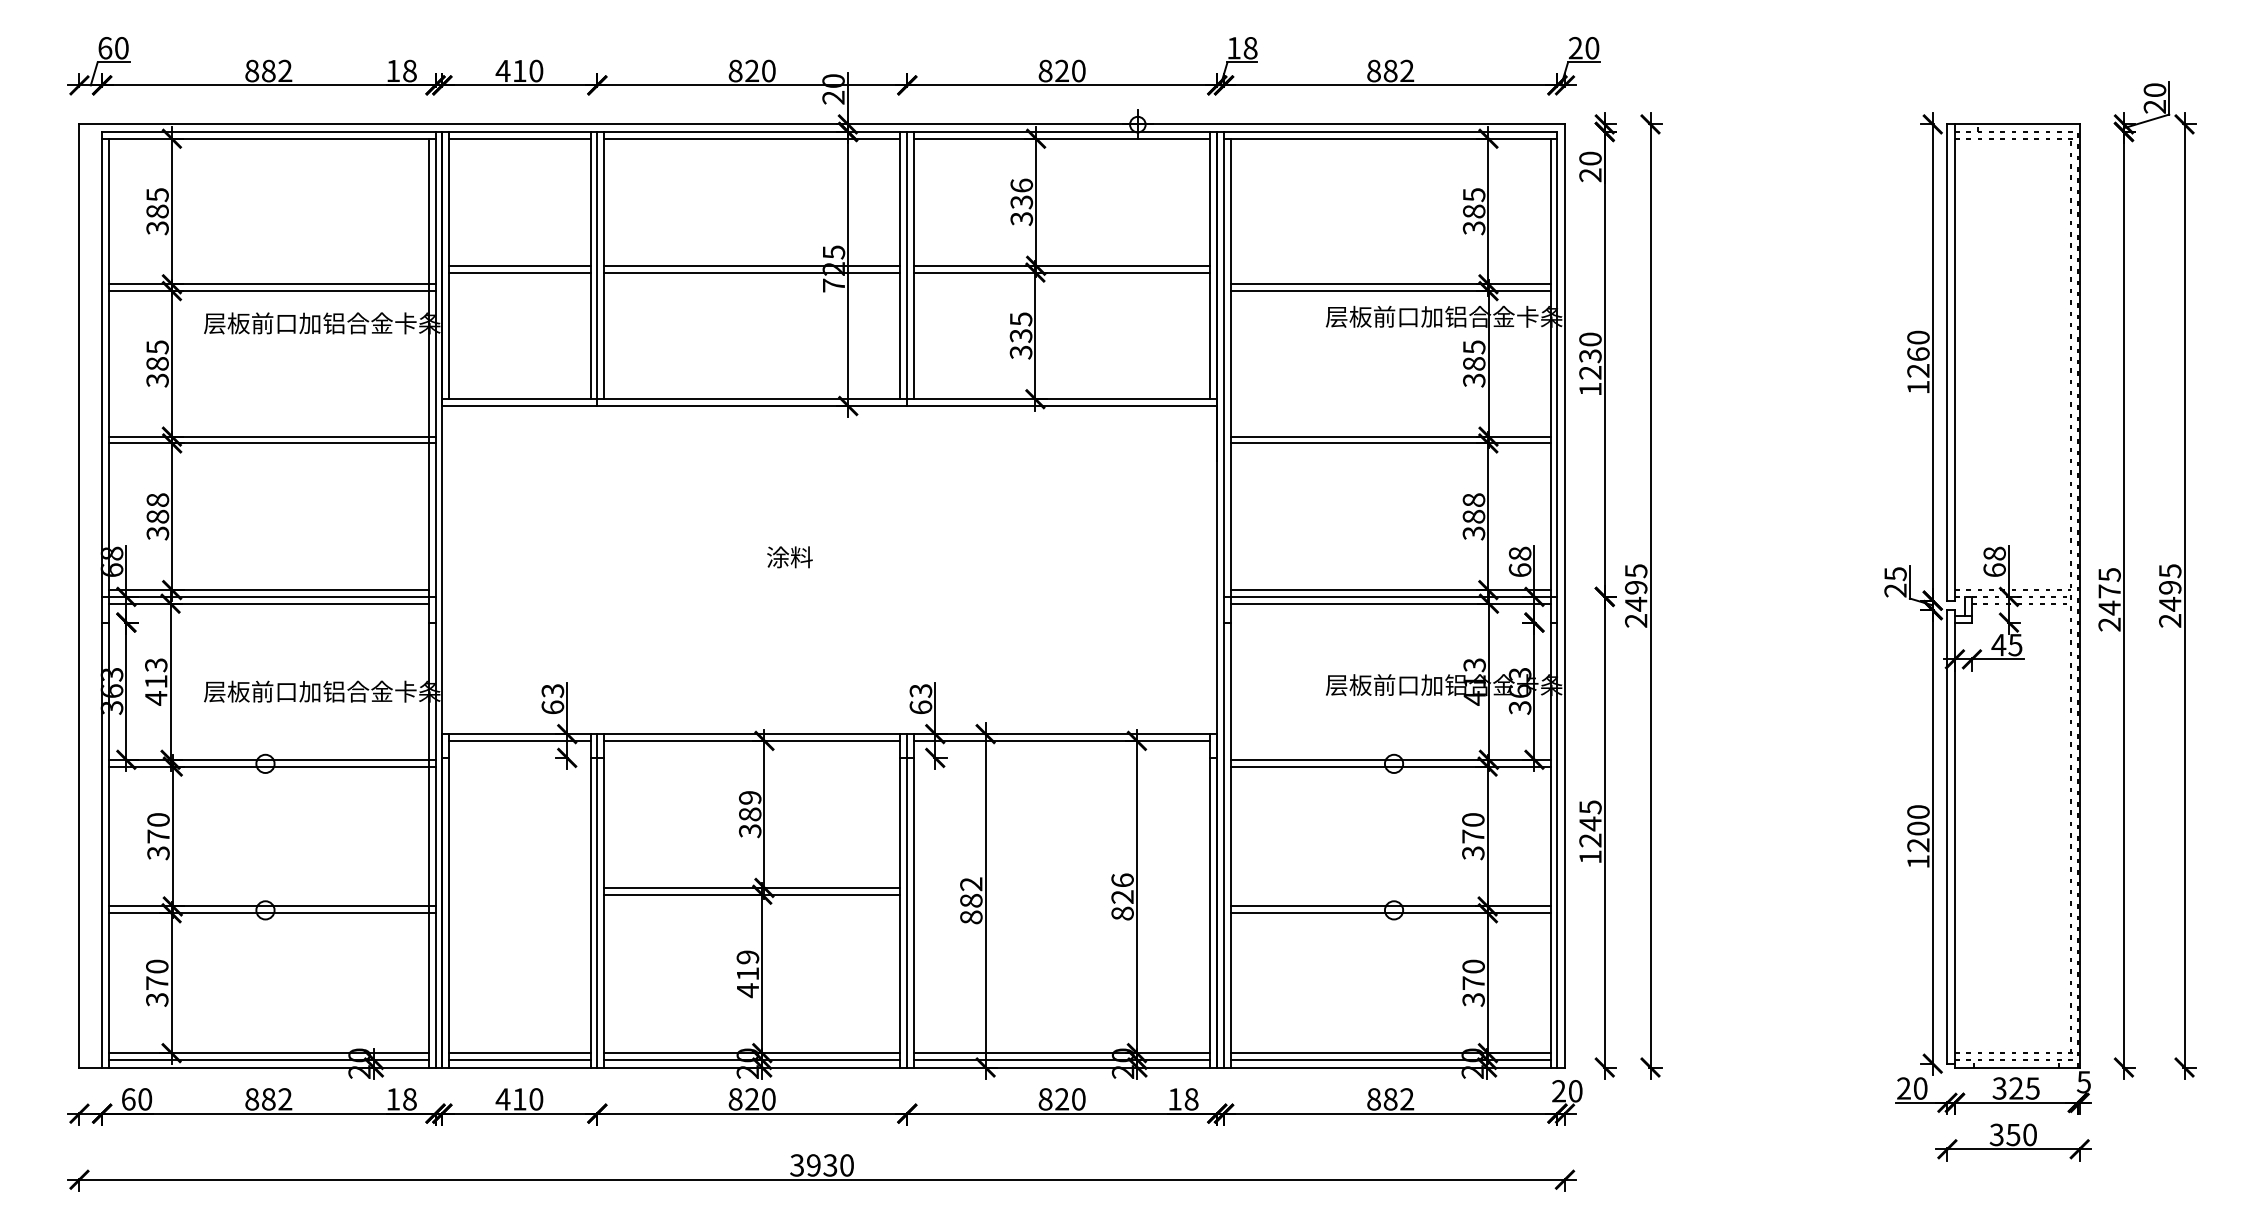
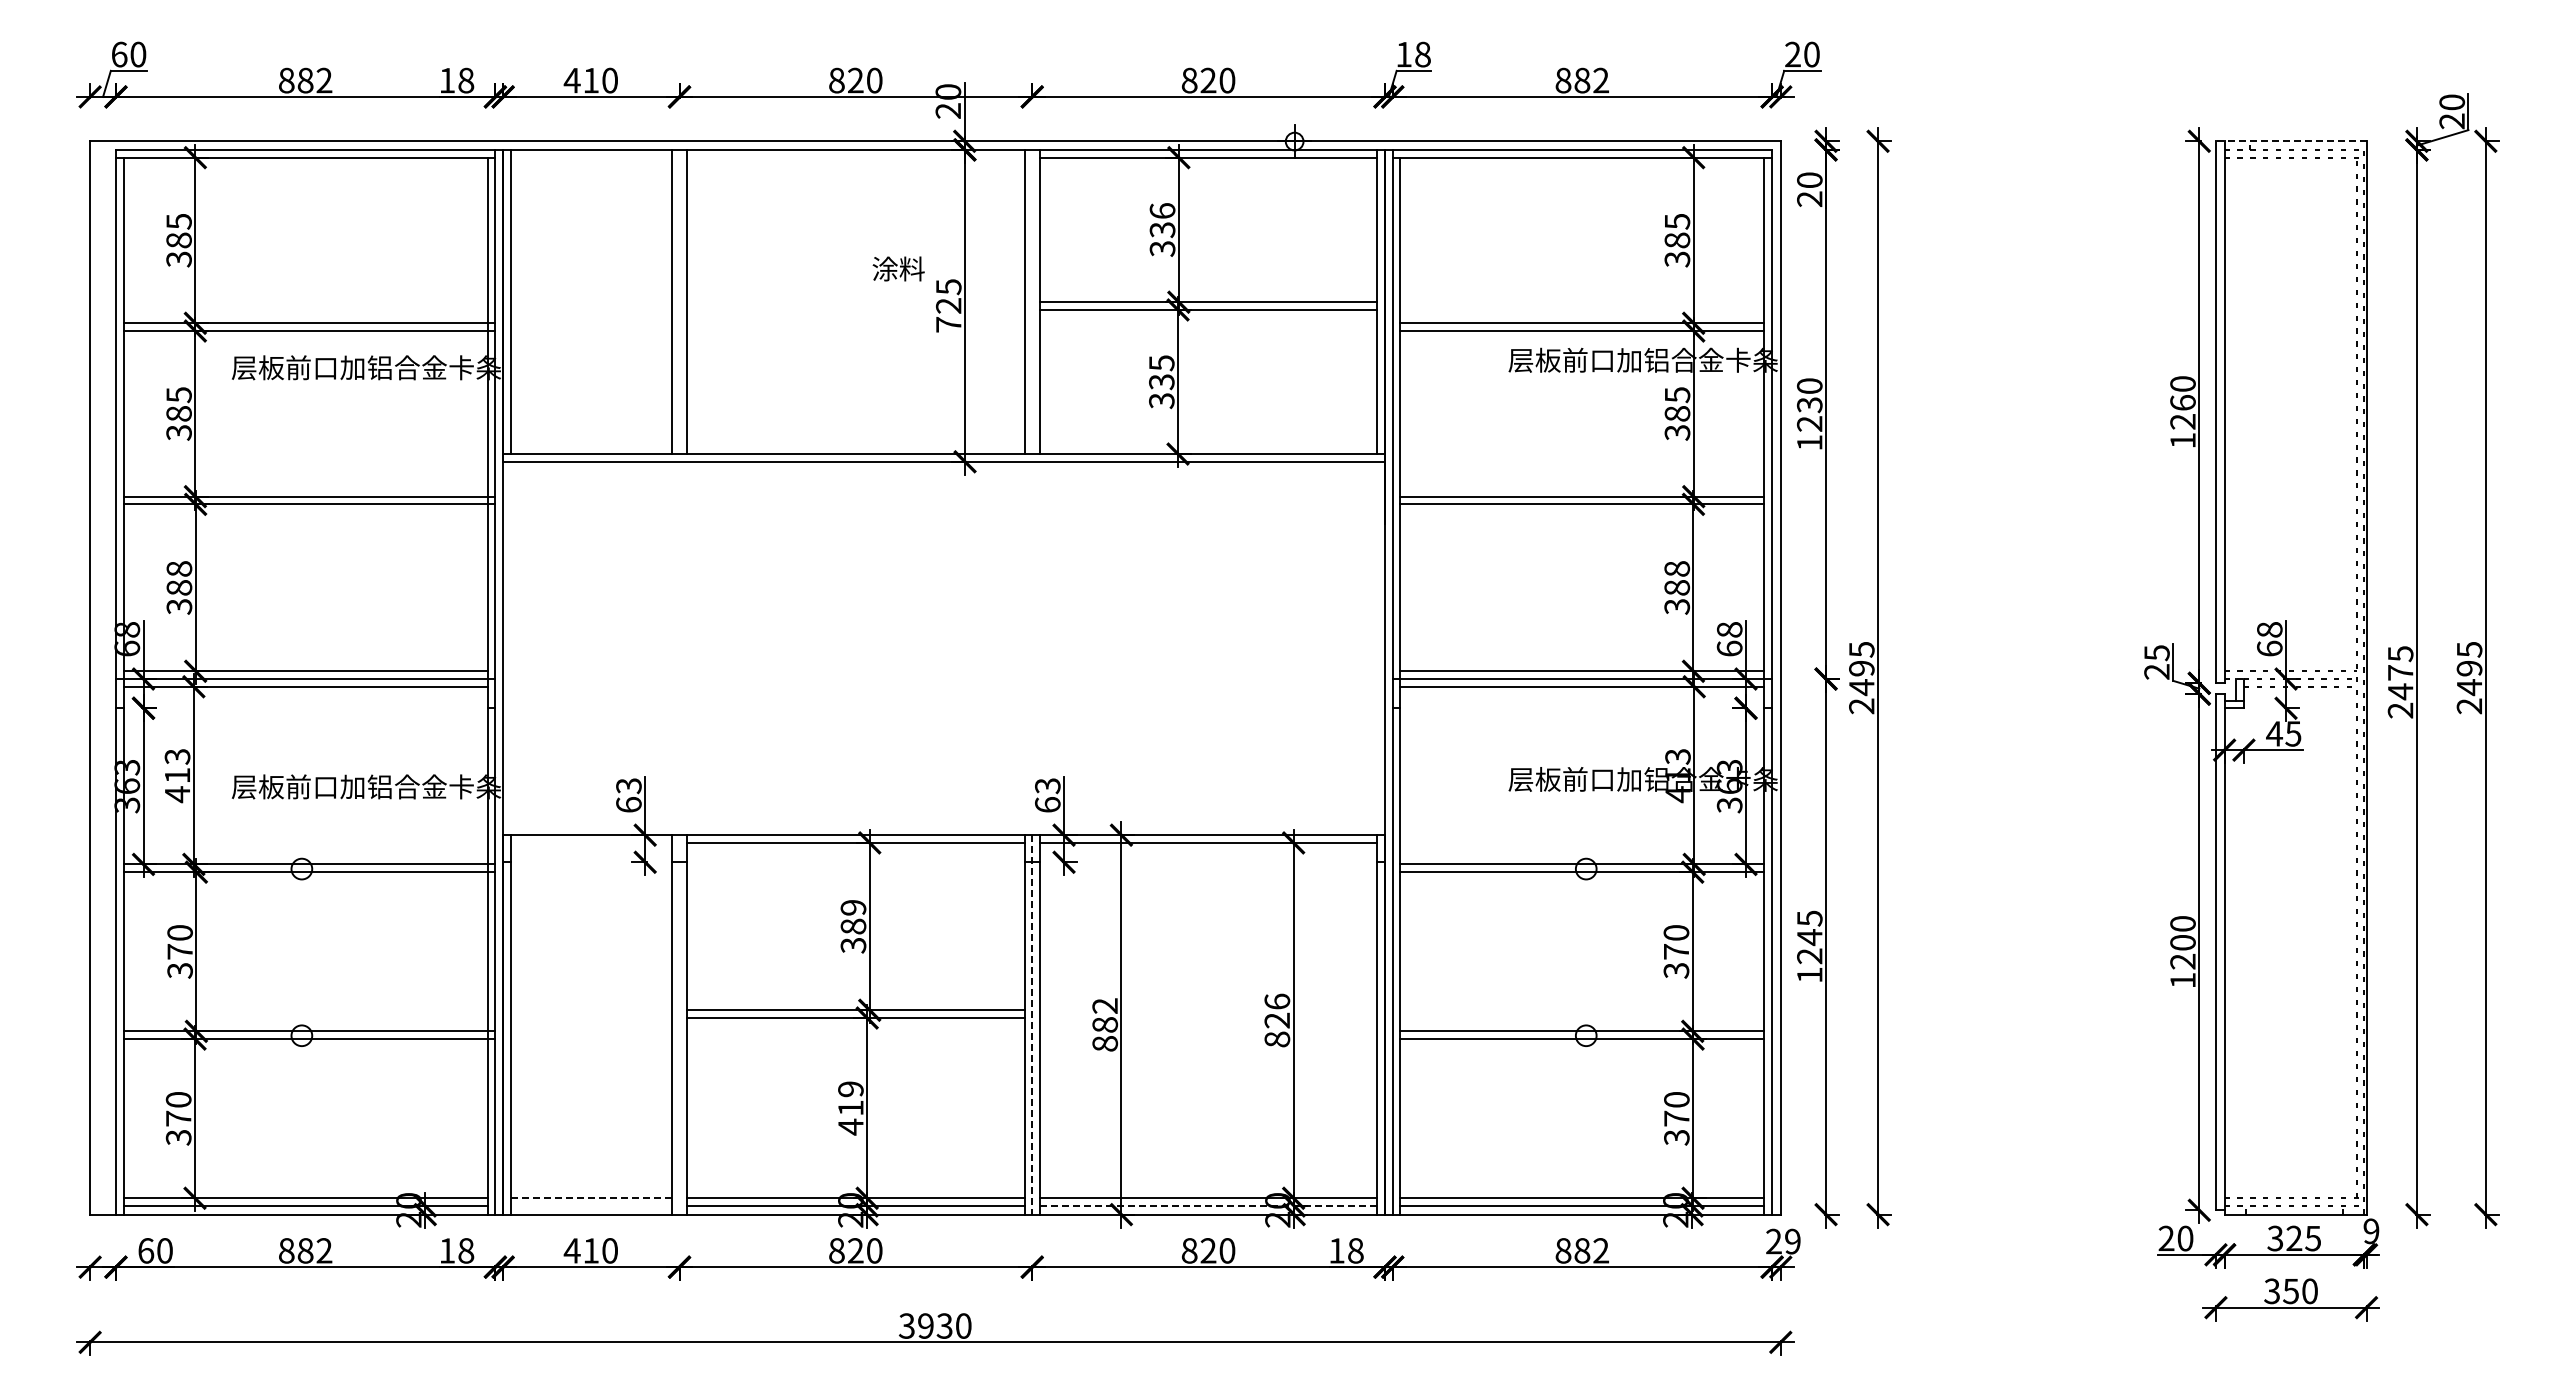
line: (2012, 124) -> (2290, 141), solid -> dashed
line: (519, 138) -> (590, 157), removed
line: (751, 138) -> (855, 157), removed
line: (519, 266) -> (590, 302), removed
line: (751, 266) -> (855, 302), removed
line: (597, 268) -> (679, 305), removed
line: (907, 268) -> (1032, 305), removed
line: (519, 272) -> (590, 309), removed
line: (751, 272) -> (855, 309), removed
text: (789, 556) -> (898, 268), moved
line: (519, 740) -> (590, 842), removed
line: (597, 900) -> (679, 1024), removed
line: (907, 900) -> (1032, 1024), solid -> dashed
line: (519, 1053) -> (591, 1198), solid -> dashed
line: (519, 1060) -> (590, 1206), removed
line: (1062, 1060) -> (1208, 1206), solid -> dashed
text: (2084, 1082) -> (2371, 1231), 5 -> 9
text: (1575, 1091) -> (1792, 1241), 20 -> 29

